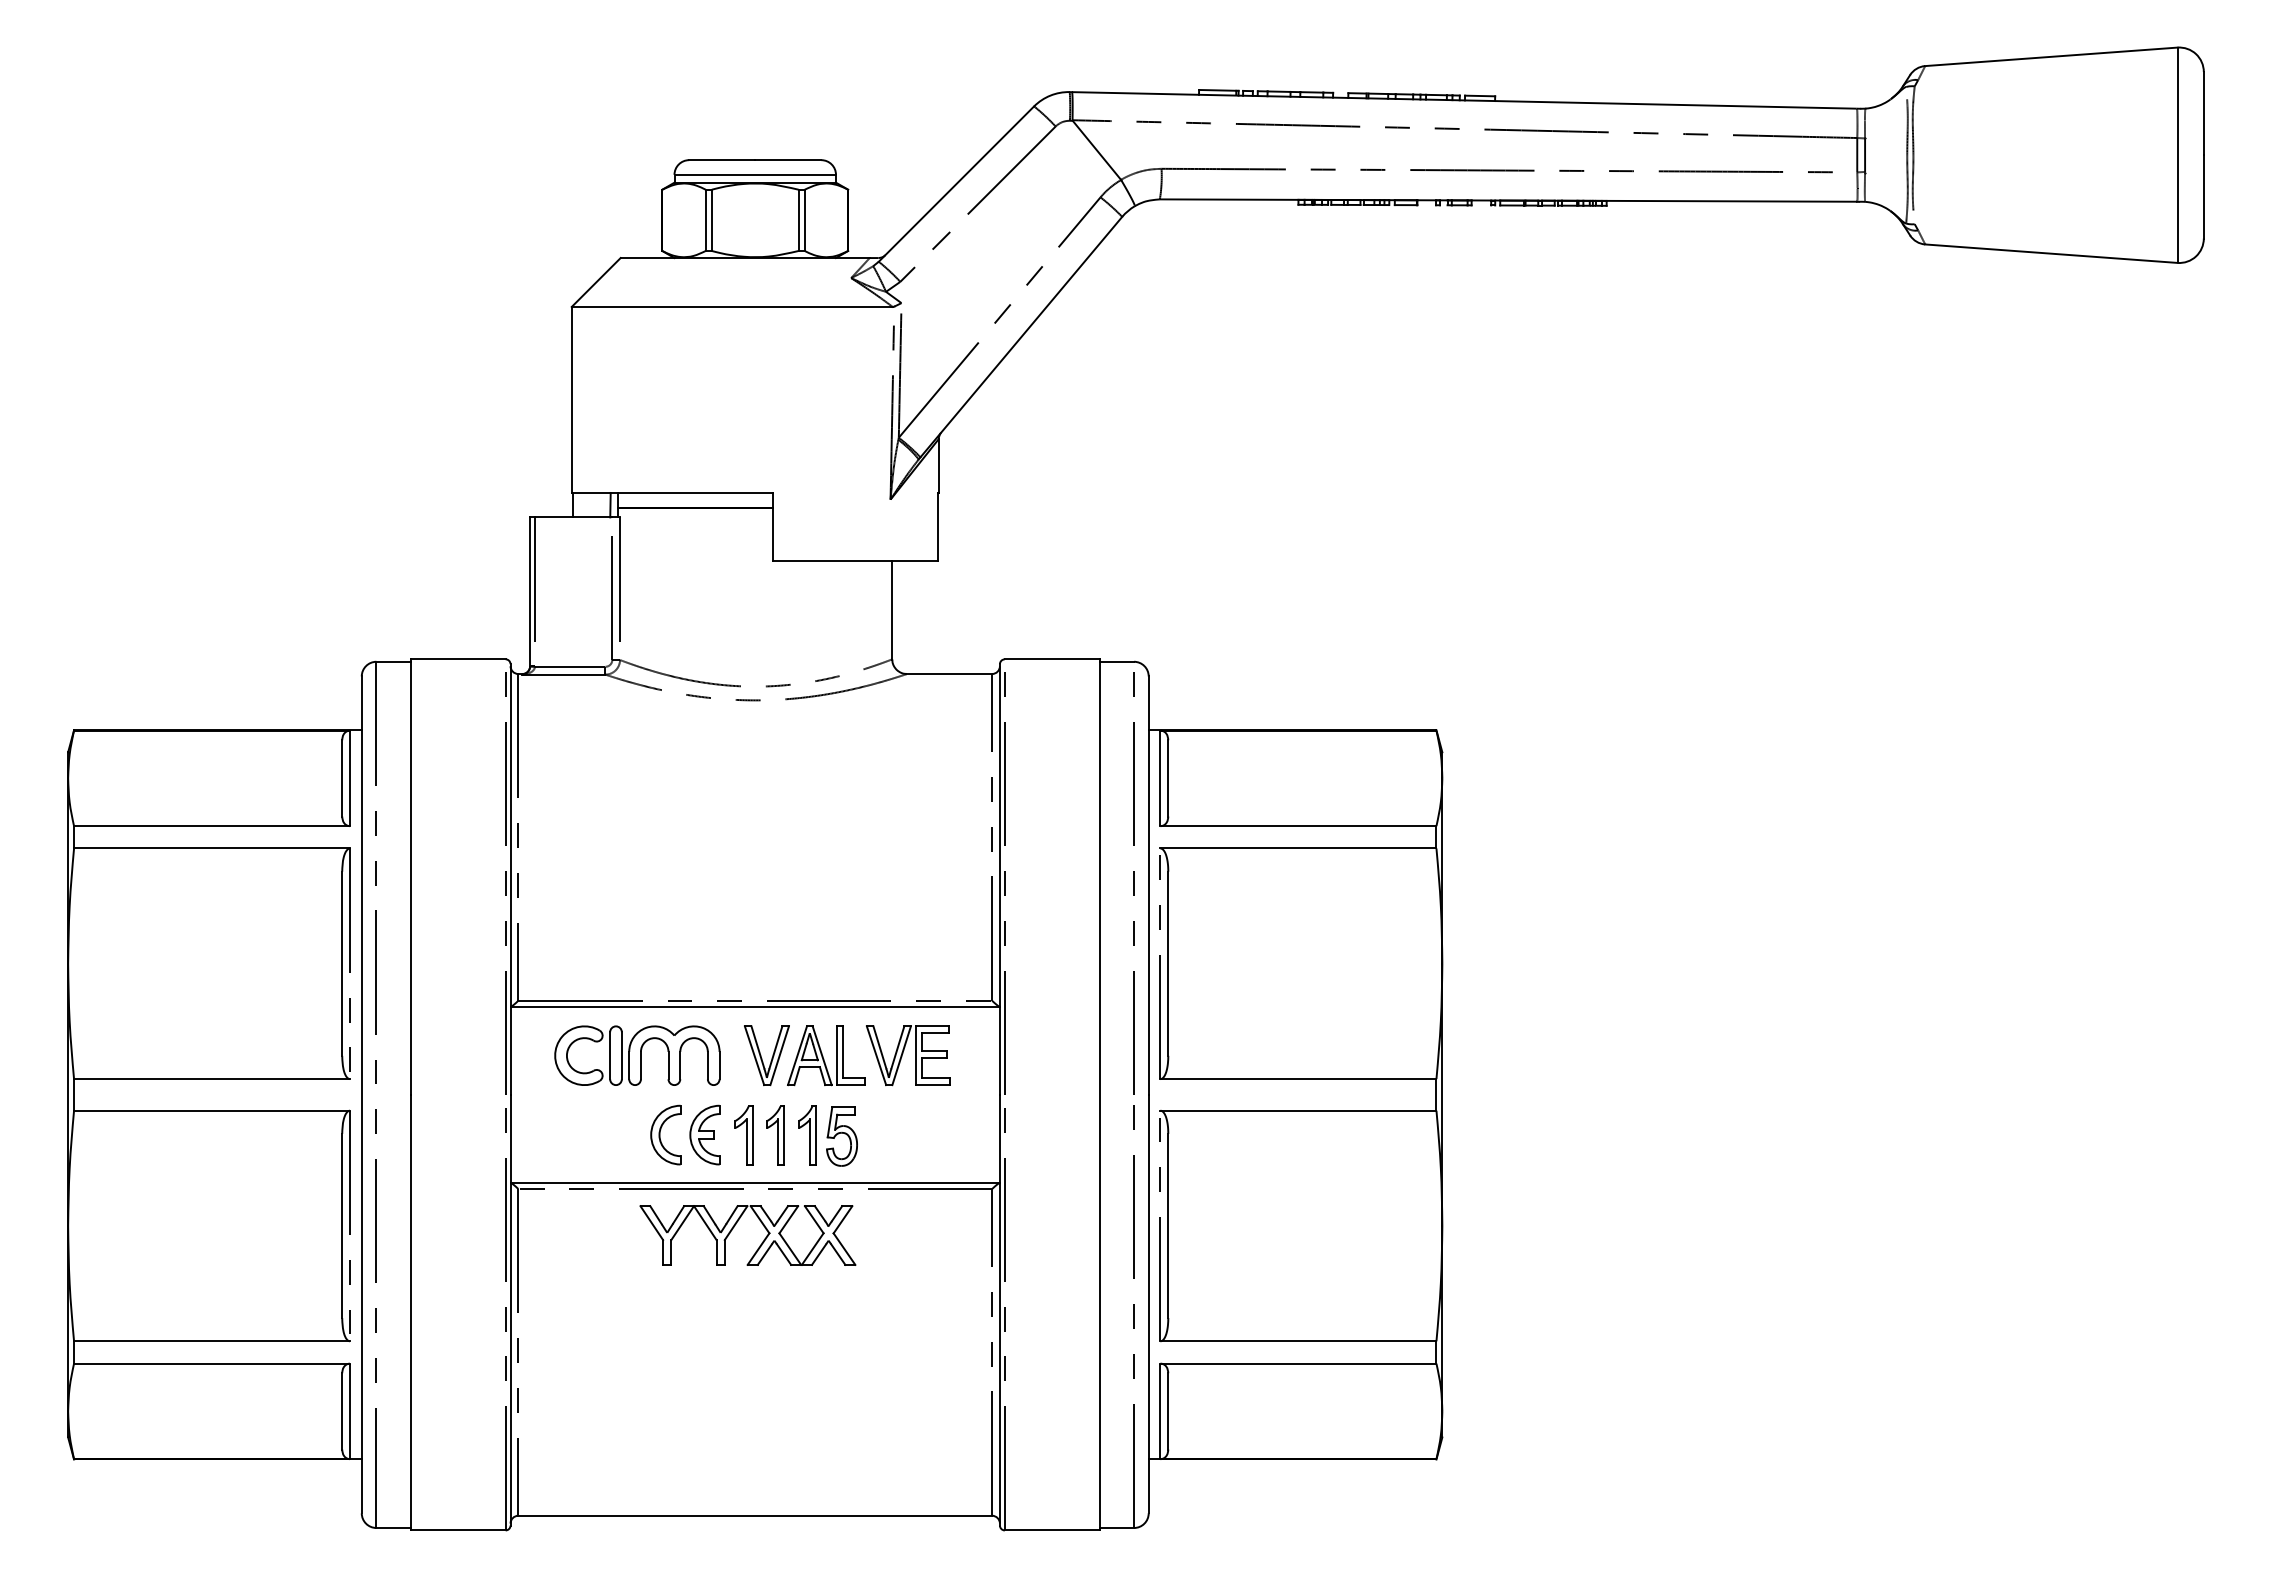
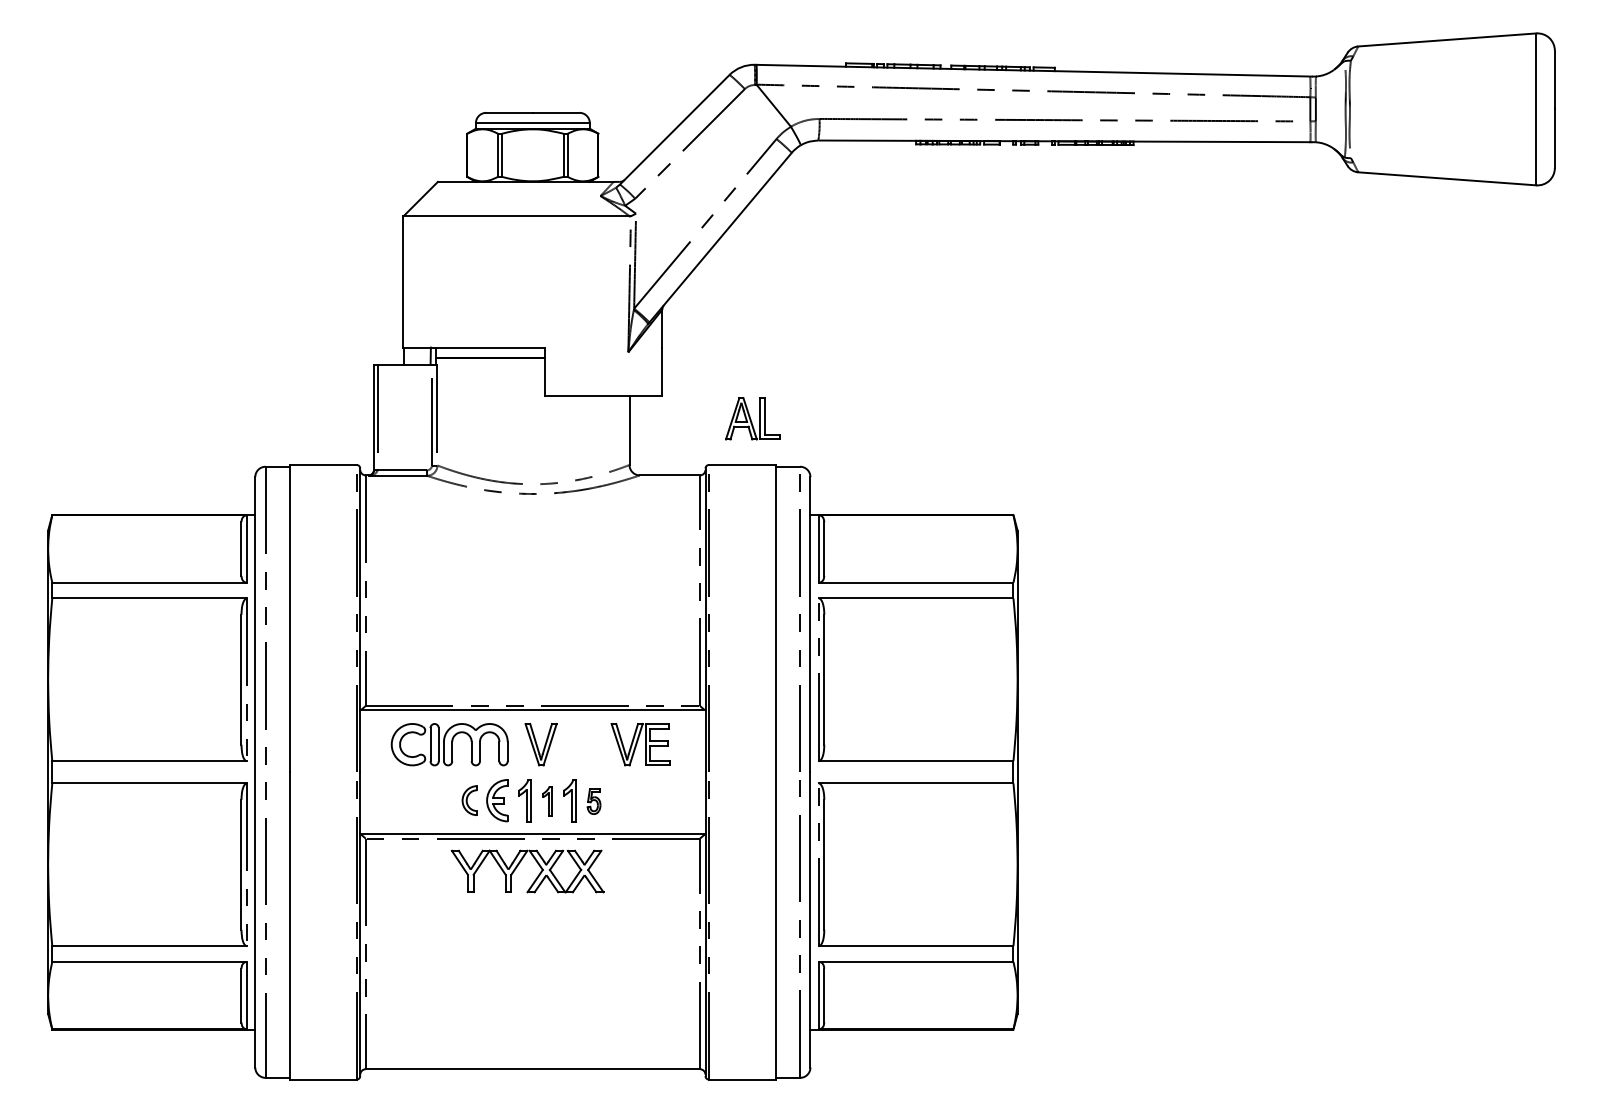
part: (826, 1055) -> (753, 418), moved
part: (665, 1134) -> (469, 800), size x0.7
part: (775, 1135) -> (547, 800), size x0.7
part: (841, 1136) -> (593, 801), size x0.6

